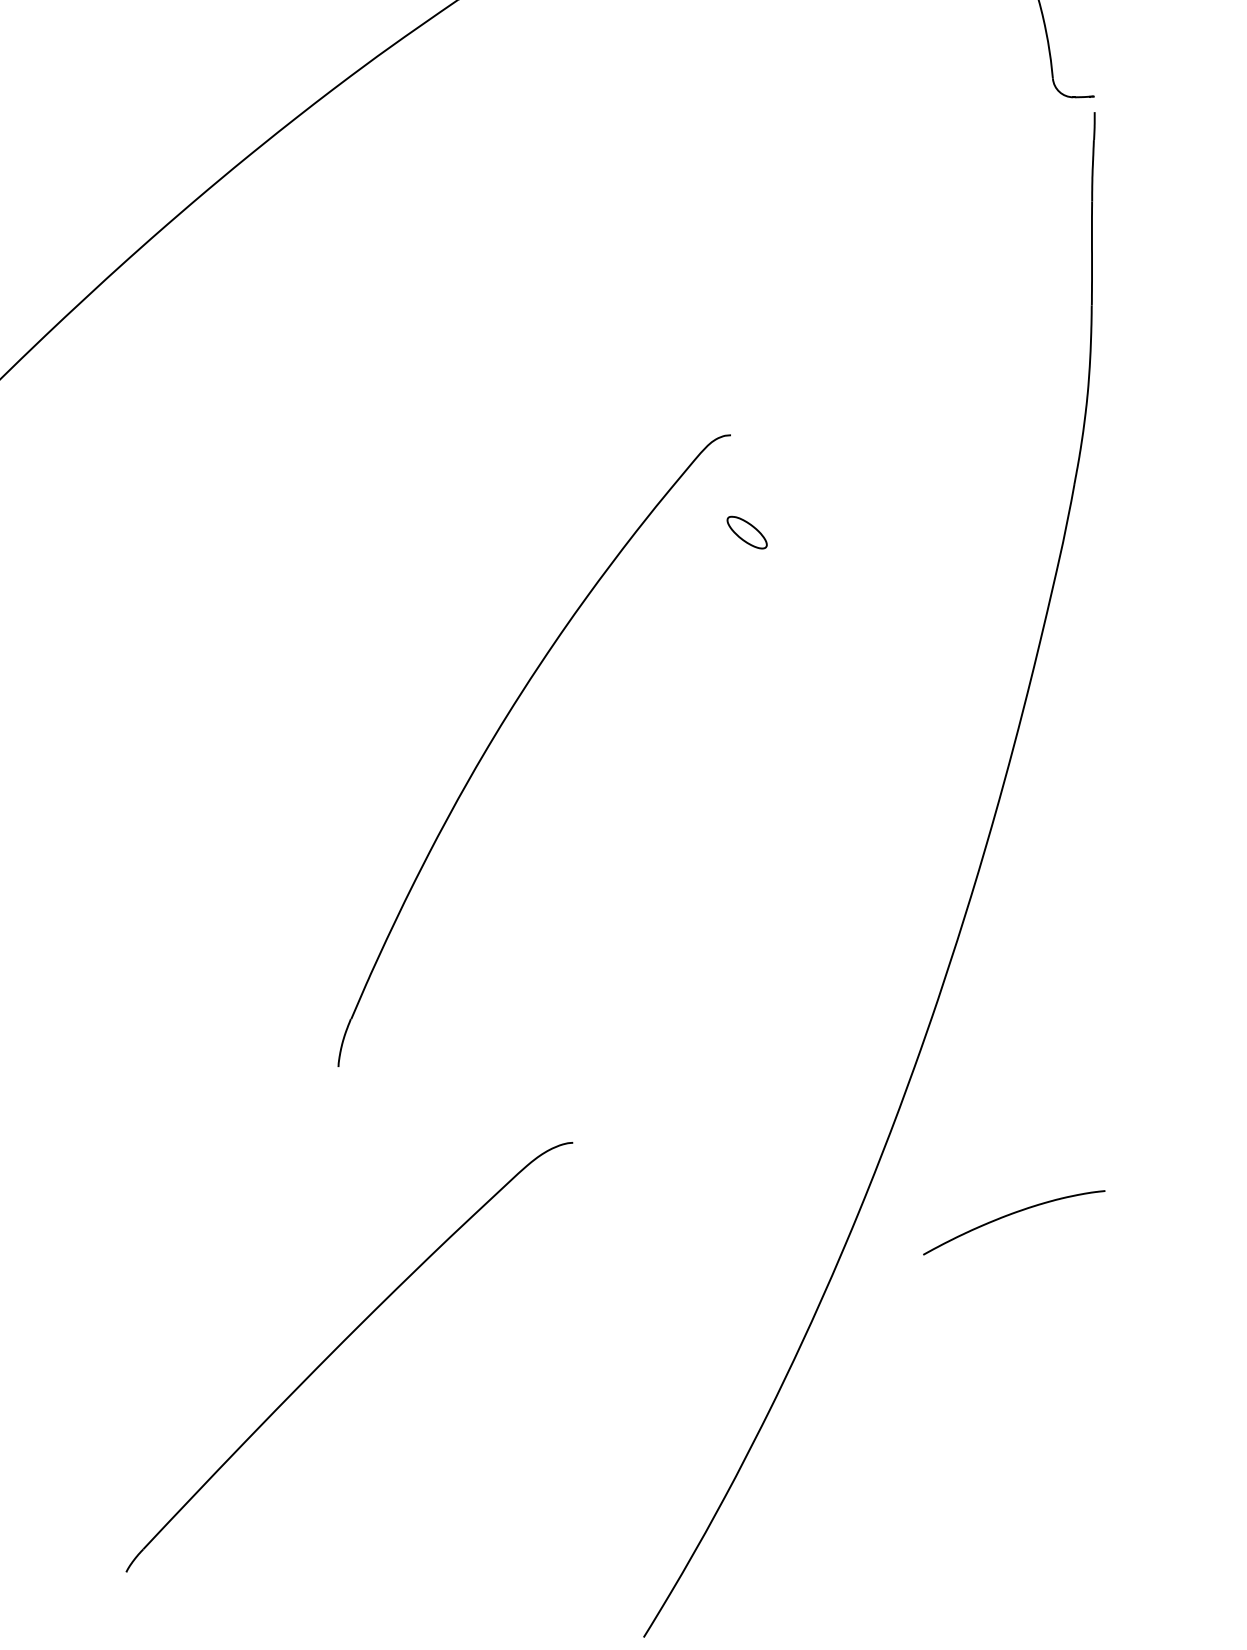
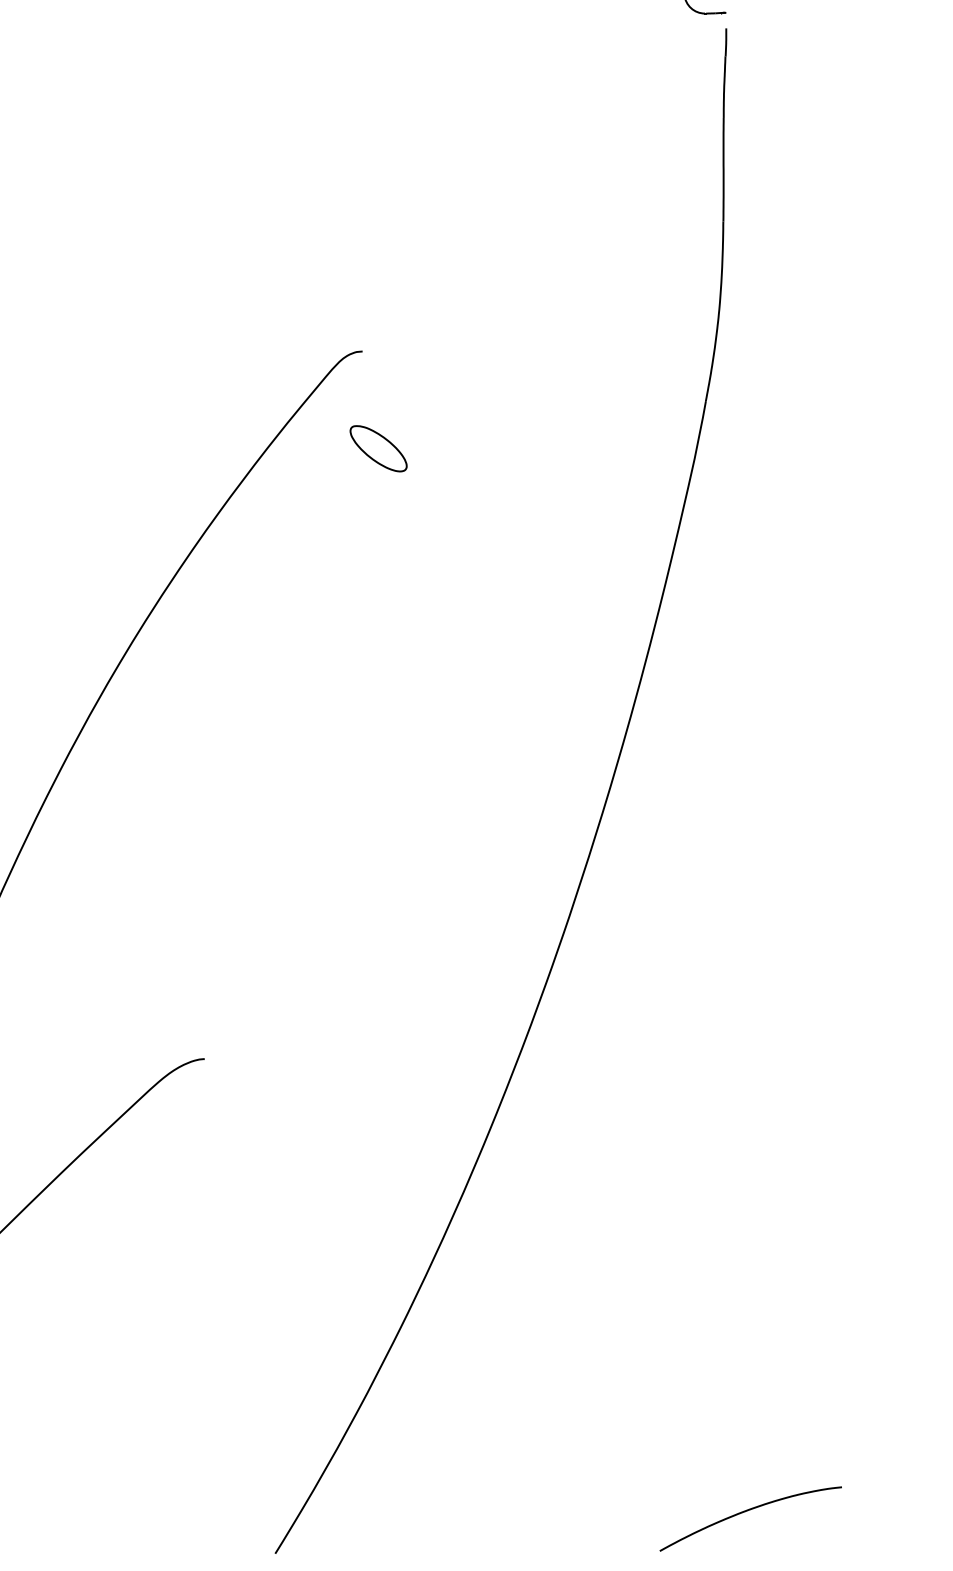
part: (747, 532) -> (379, 448), size x1.43
curve: (1013, 1214) -> (750, 1510), moved

